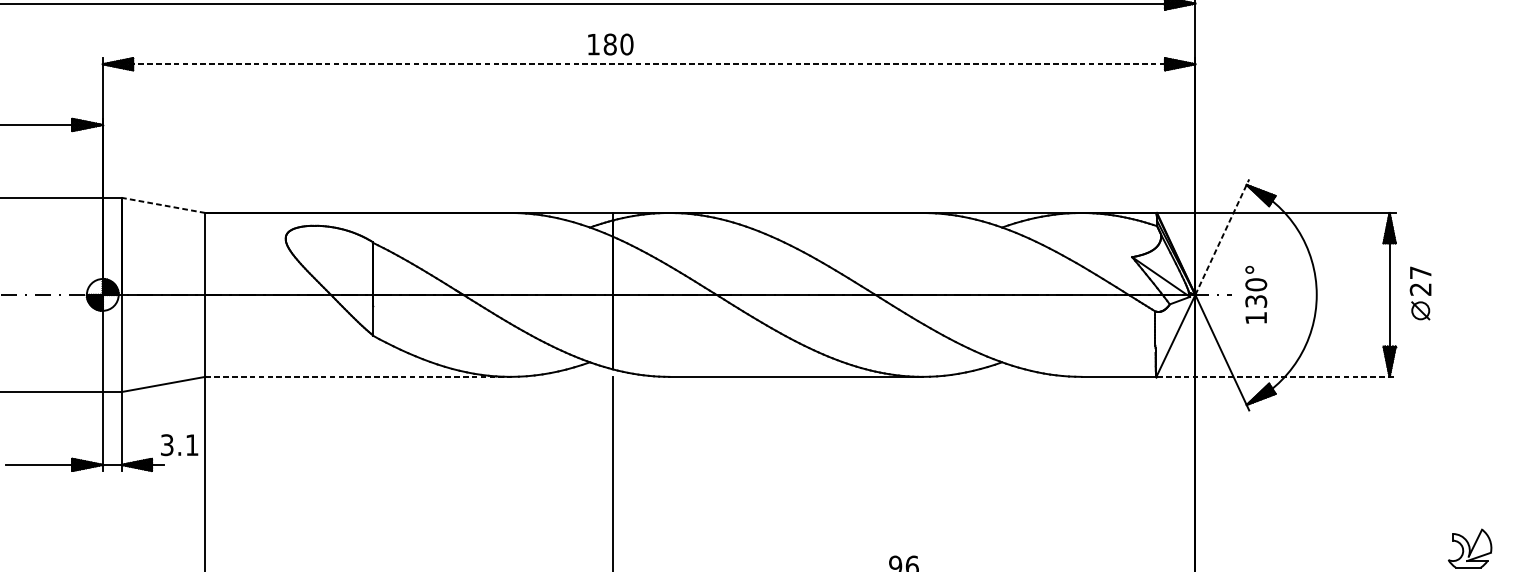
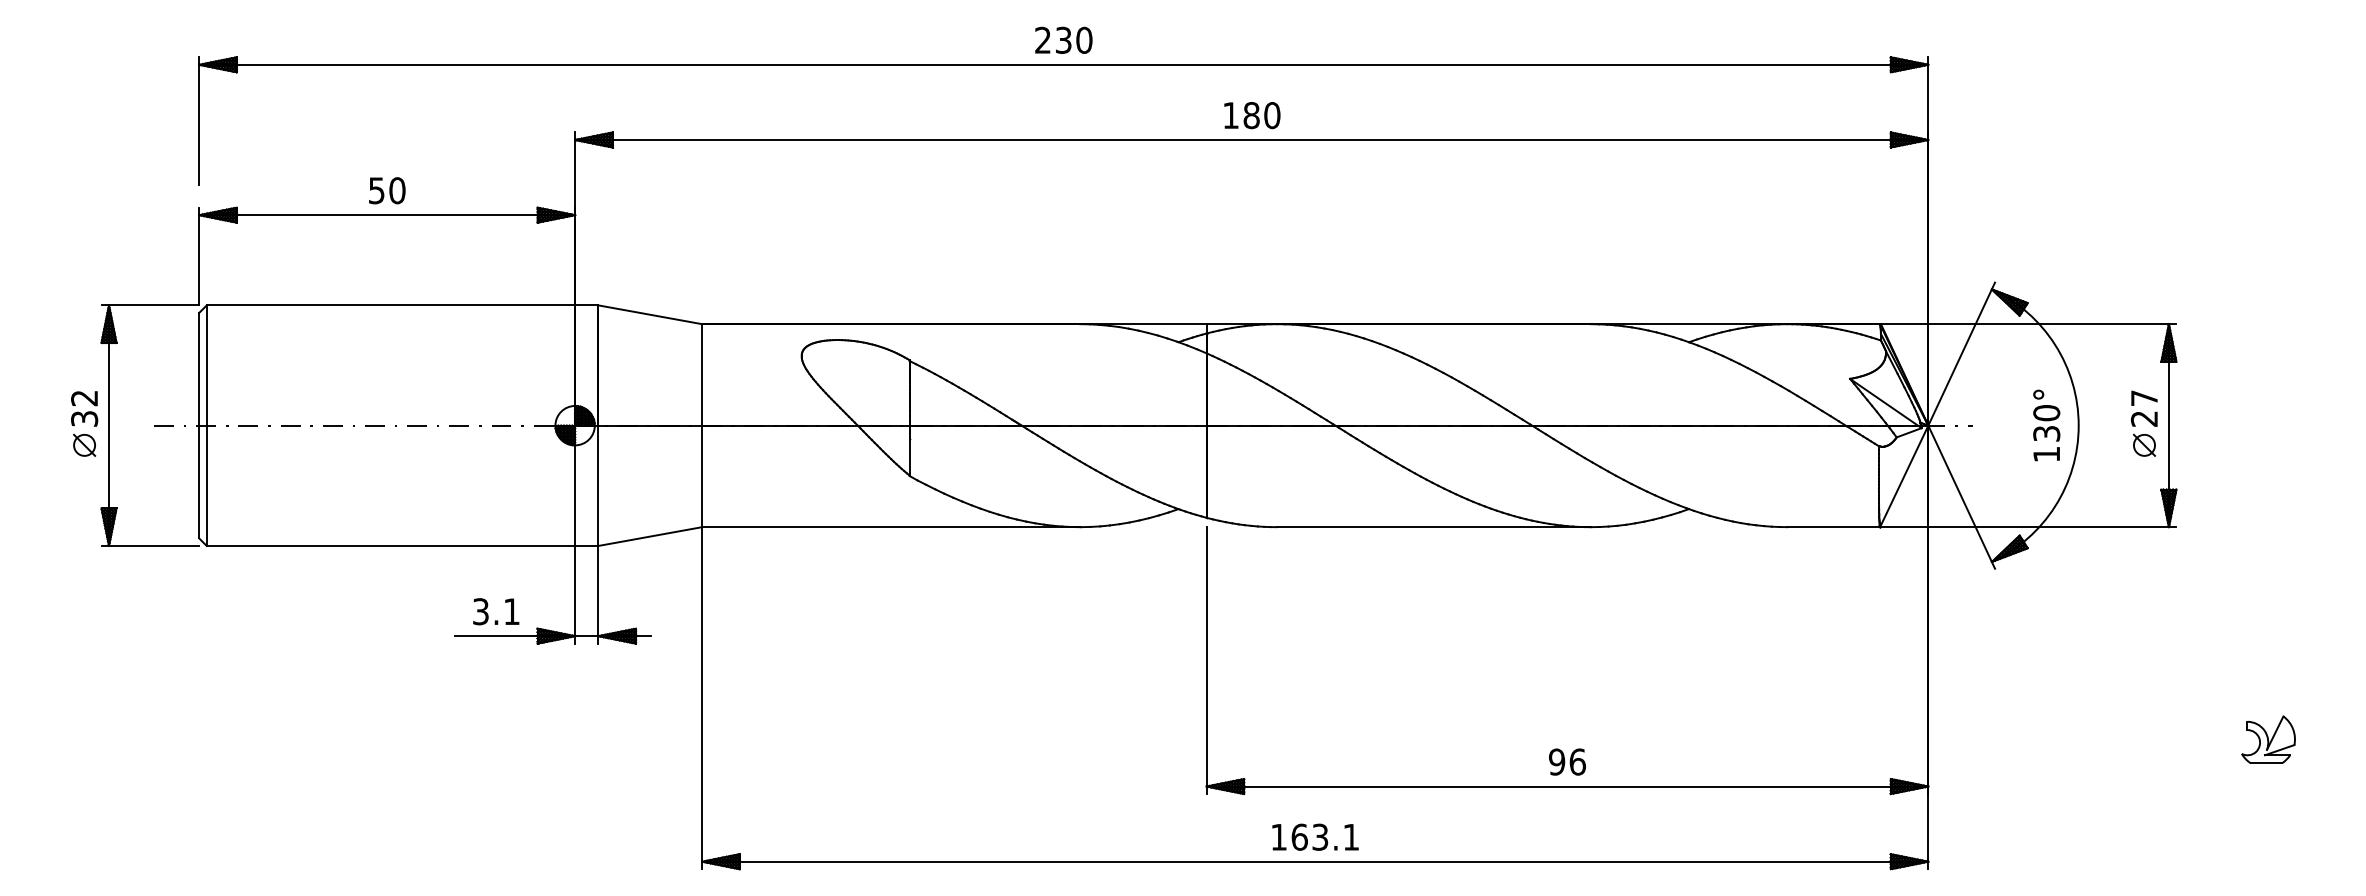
text: (610, 44) -> (1252, 115), moved
line: (648, 64) -> (1251, 140), dashed -> solid
line: (163, 205) -> (650, 314), dashed -> solid
line: (1222, 237) -> (1961, 354), dashed -> solid
part: (1420, 293) -> (2144, 423), moved
text: (1256, 294) -> (2046, 425), moved
line: (358, 377) -> (891, 527), dashed -> solid
line: (1276, 377) -> (2028, 527), dashed -> solid
text: (179, 444) -> (496, 611), moved

